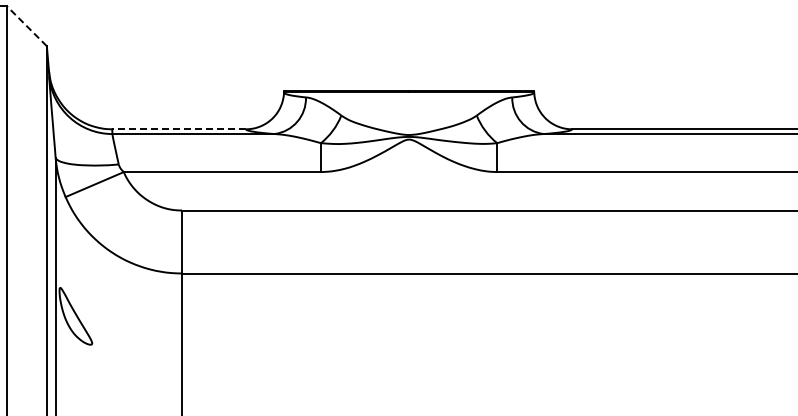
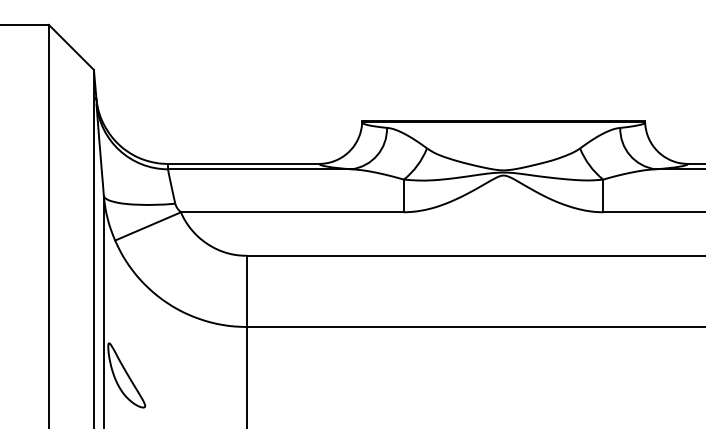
line: (26, 25) -> (70, 46), dashed -> solid
line: (179, 129) -> (243, 164), dashed -> solid

